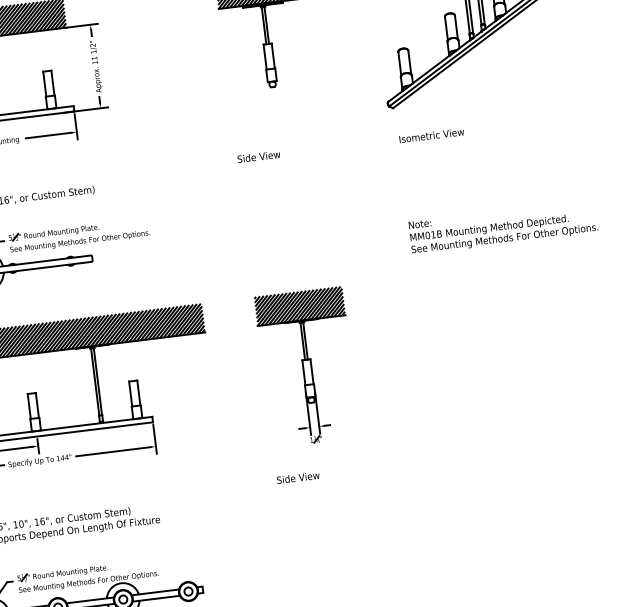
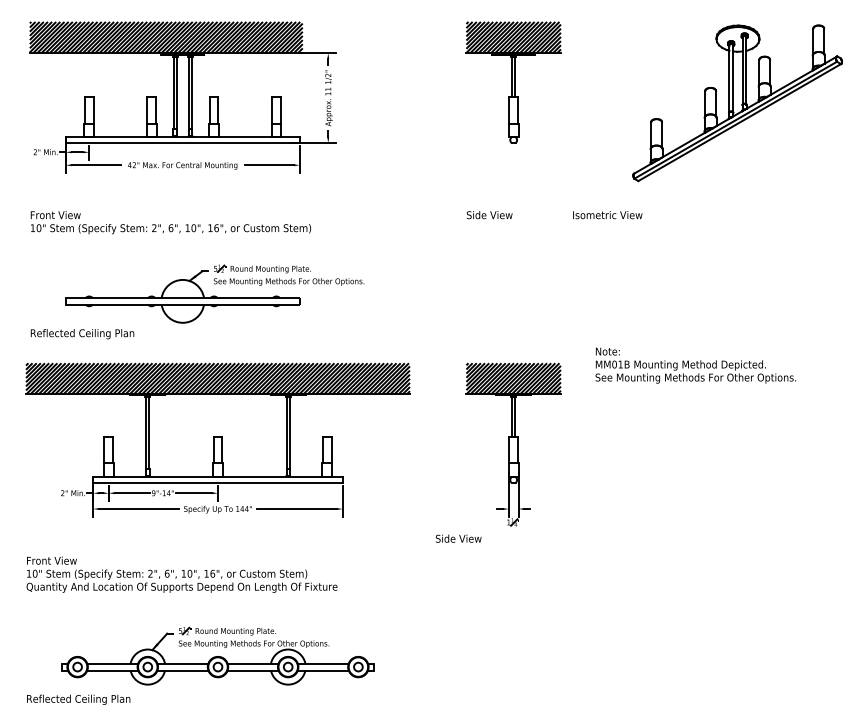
text: (431, 135) -> (607, 215), moved
text: (503, 227) -> (695, 365), moved
text: (298, 477) -> (458, 538), moved

